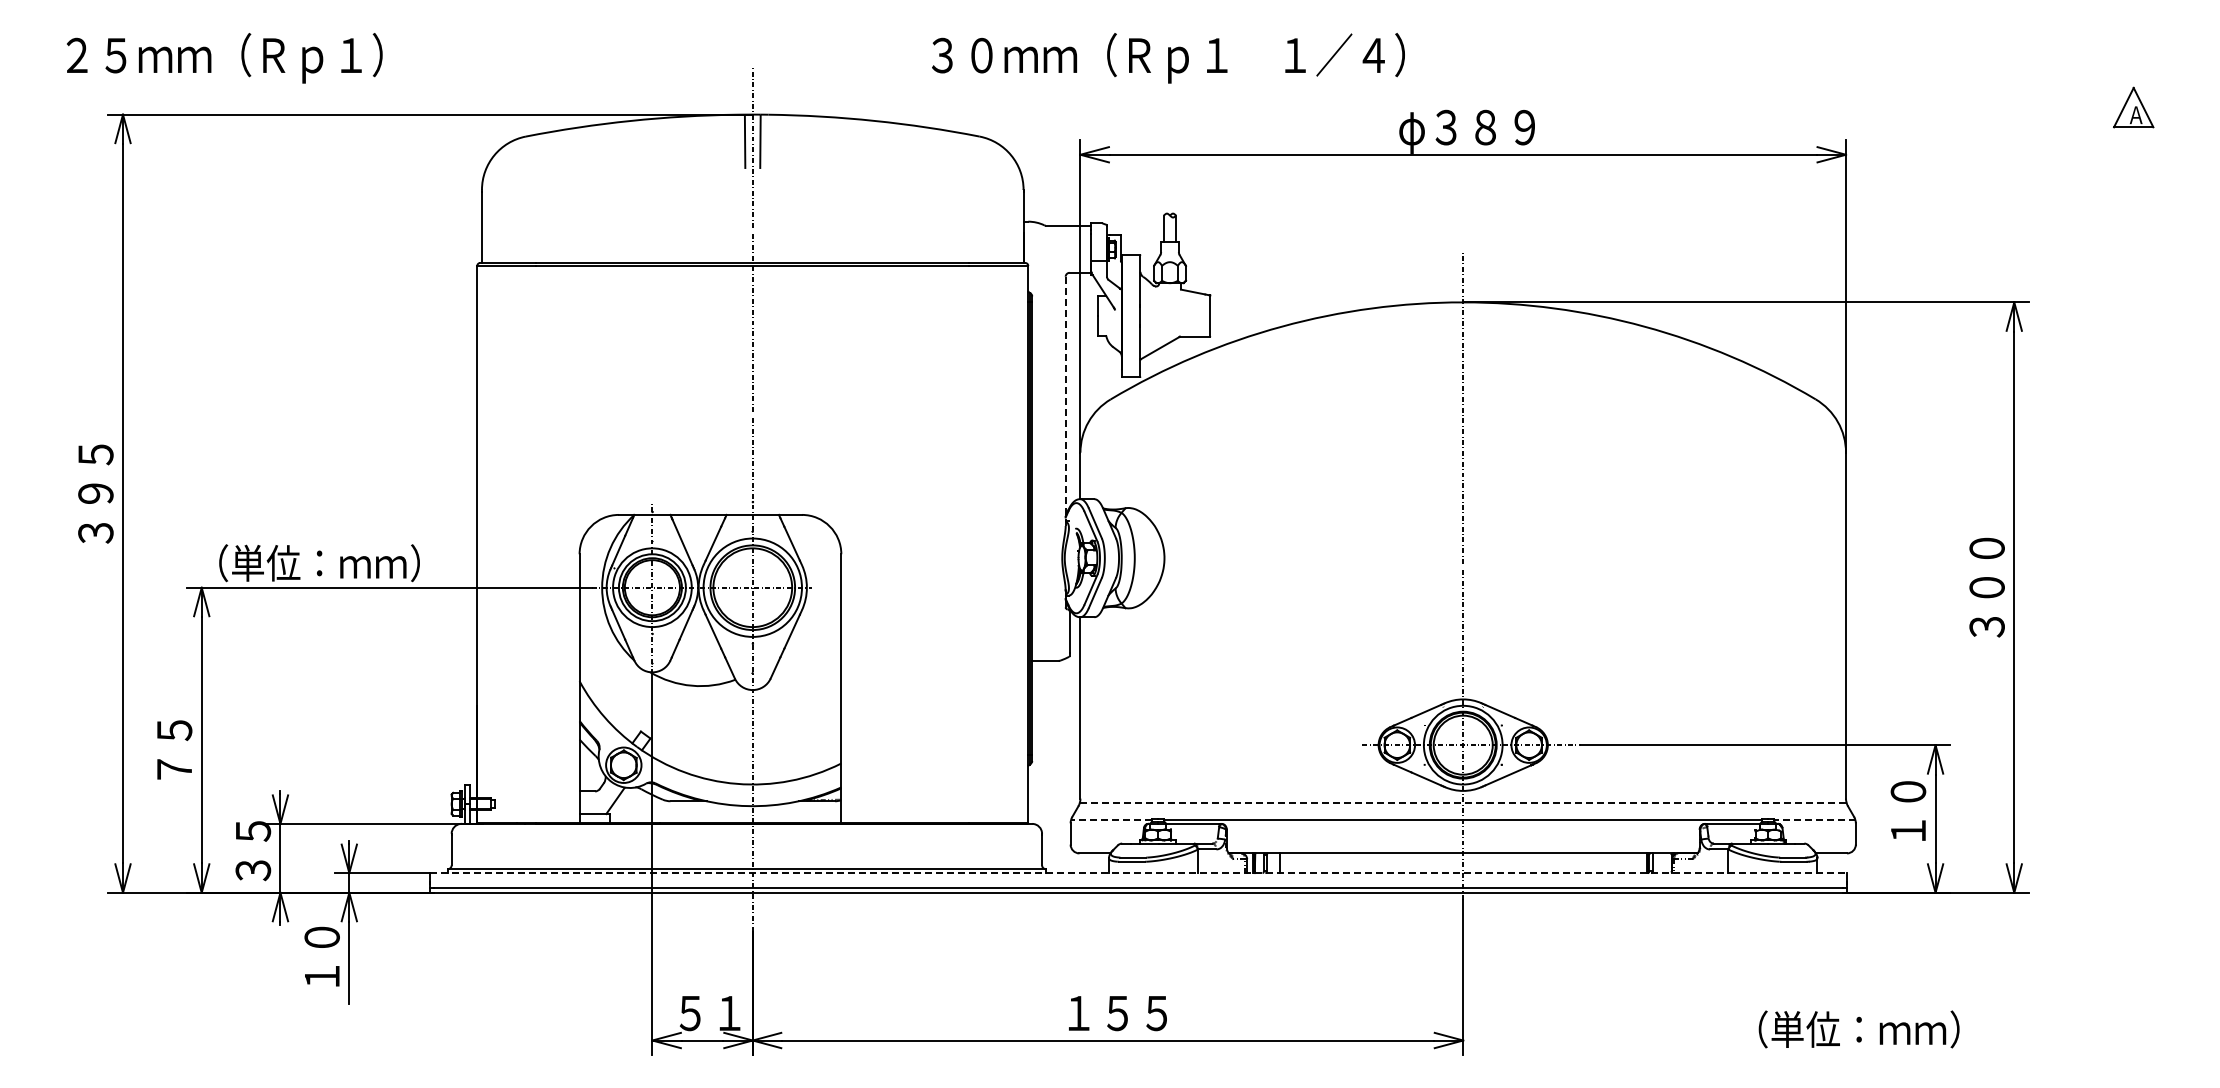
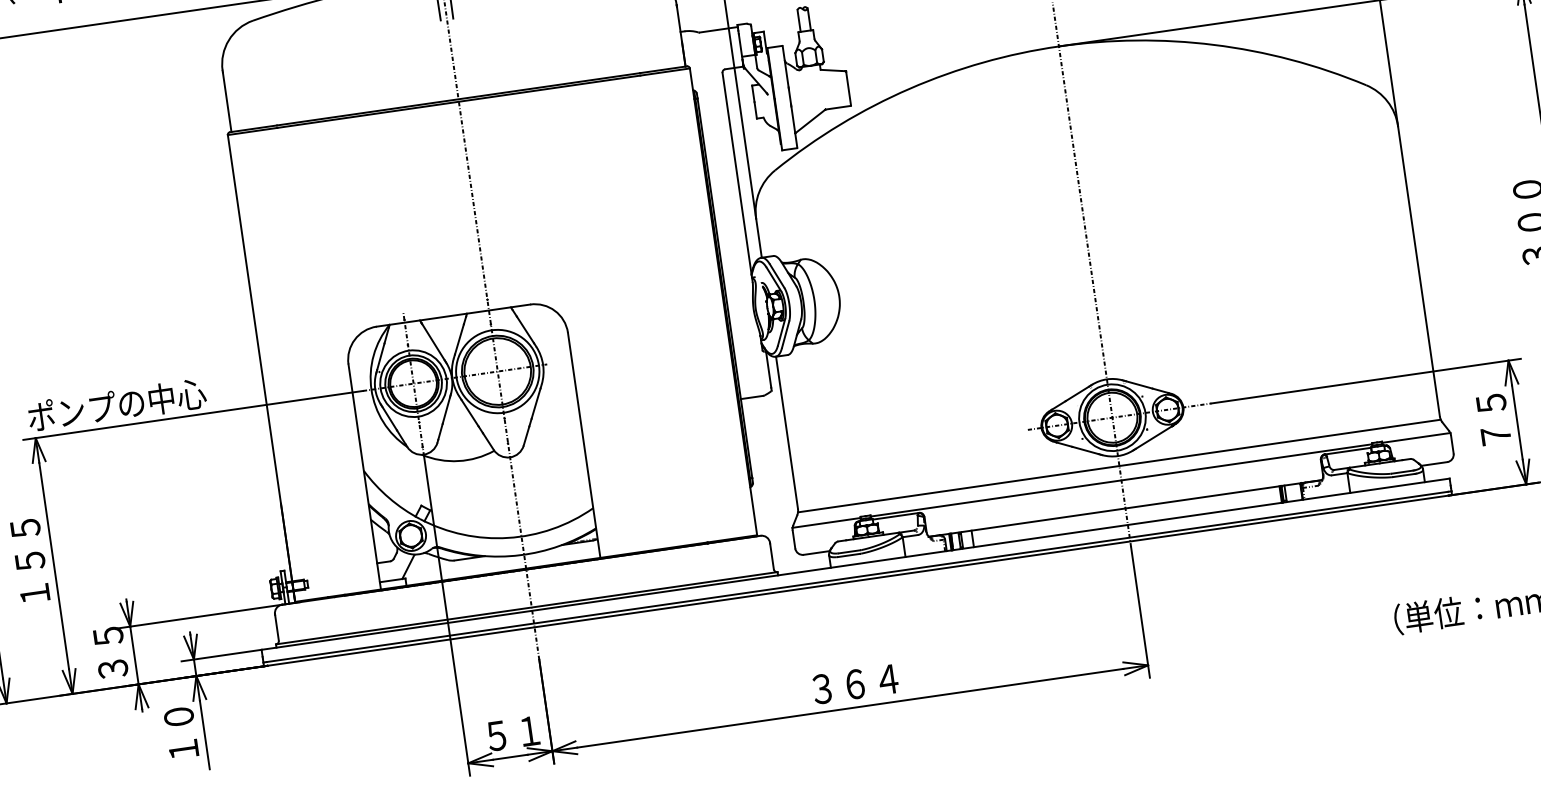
line: (1065, 401) -> (737, 177), dashed -> solid
text: (307, 563) -> (121, 405), （単位：ｍｍ） -> ポンプの中心
text: (174, 730) -> (30, 561), ７５ -> １５５
line: (1463, 802) -> (1119, 465), dashed -> solid
text: (1908, 811) -> (1493, 419), １０ -> ７５
line: (1111, 819) -> (826, 522), dashed -> solid
line: (1815, 819) -> (1416, 437), dashed -> solid
line: (1139, 873) -> (856, 564), dashed -> solid
text: (1118, 1013) -> (855, 684), １５５ -> ３６４

